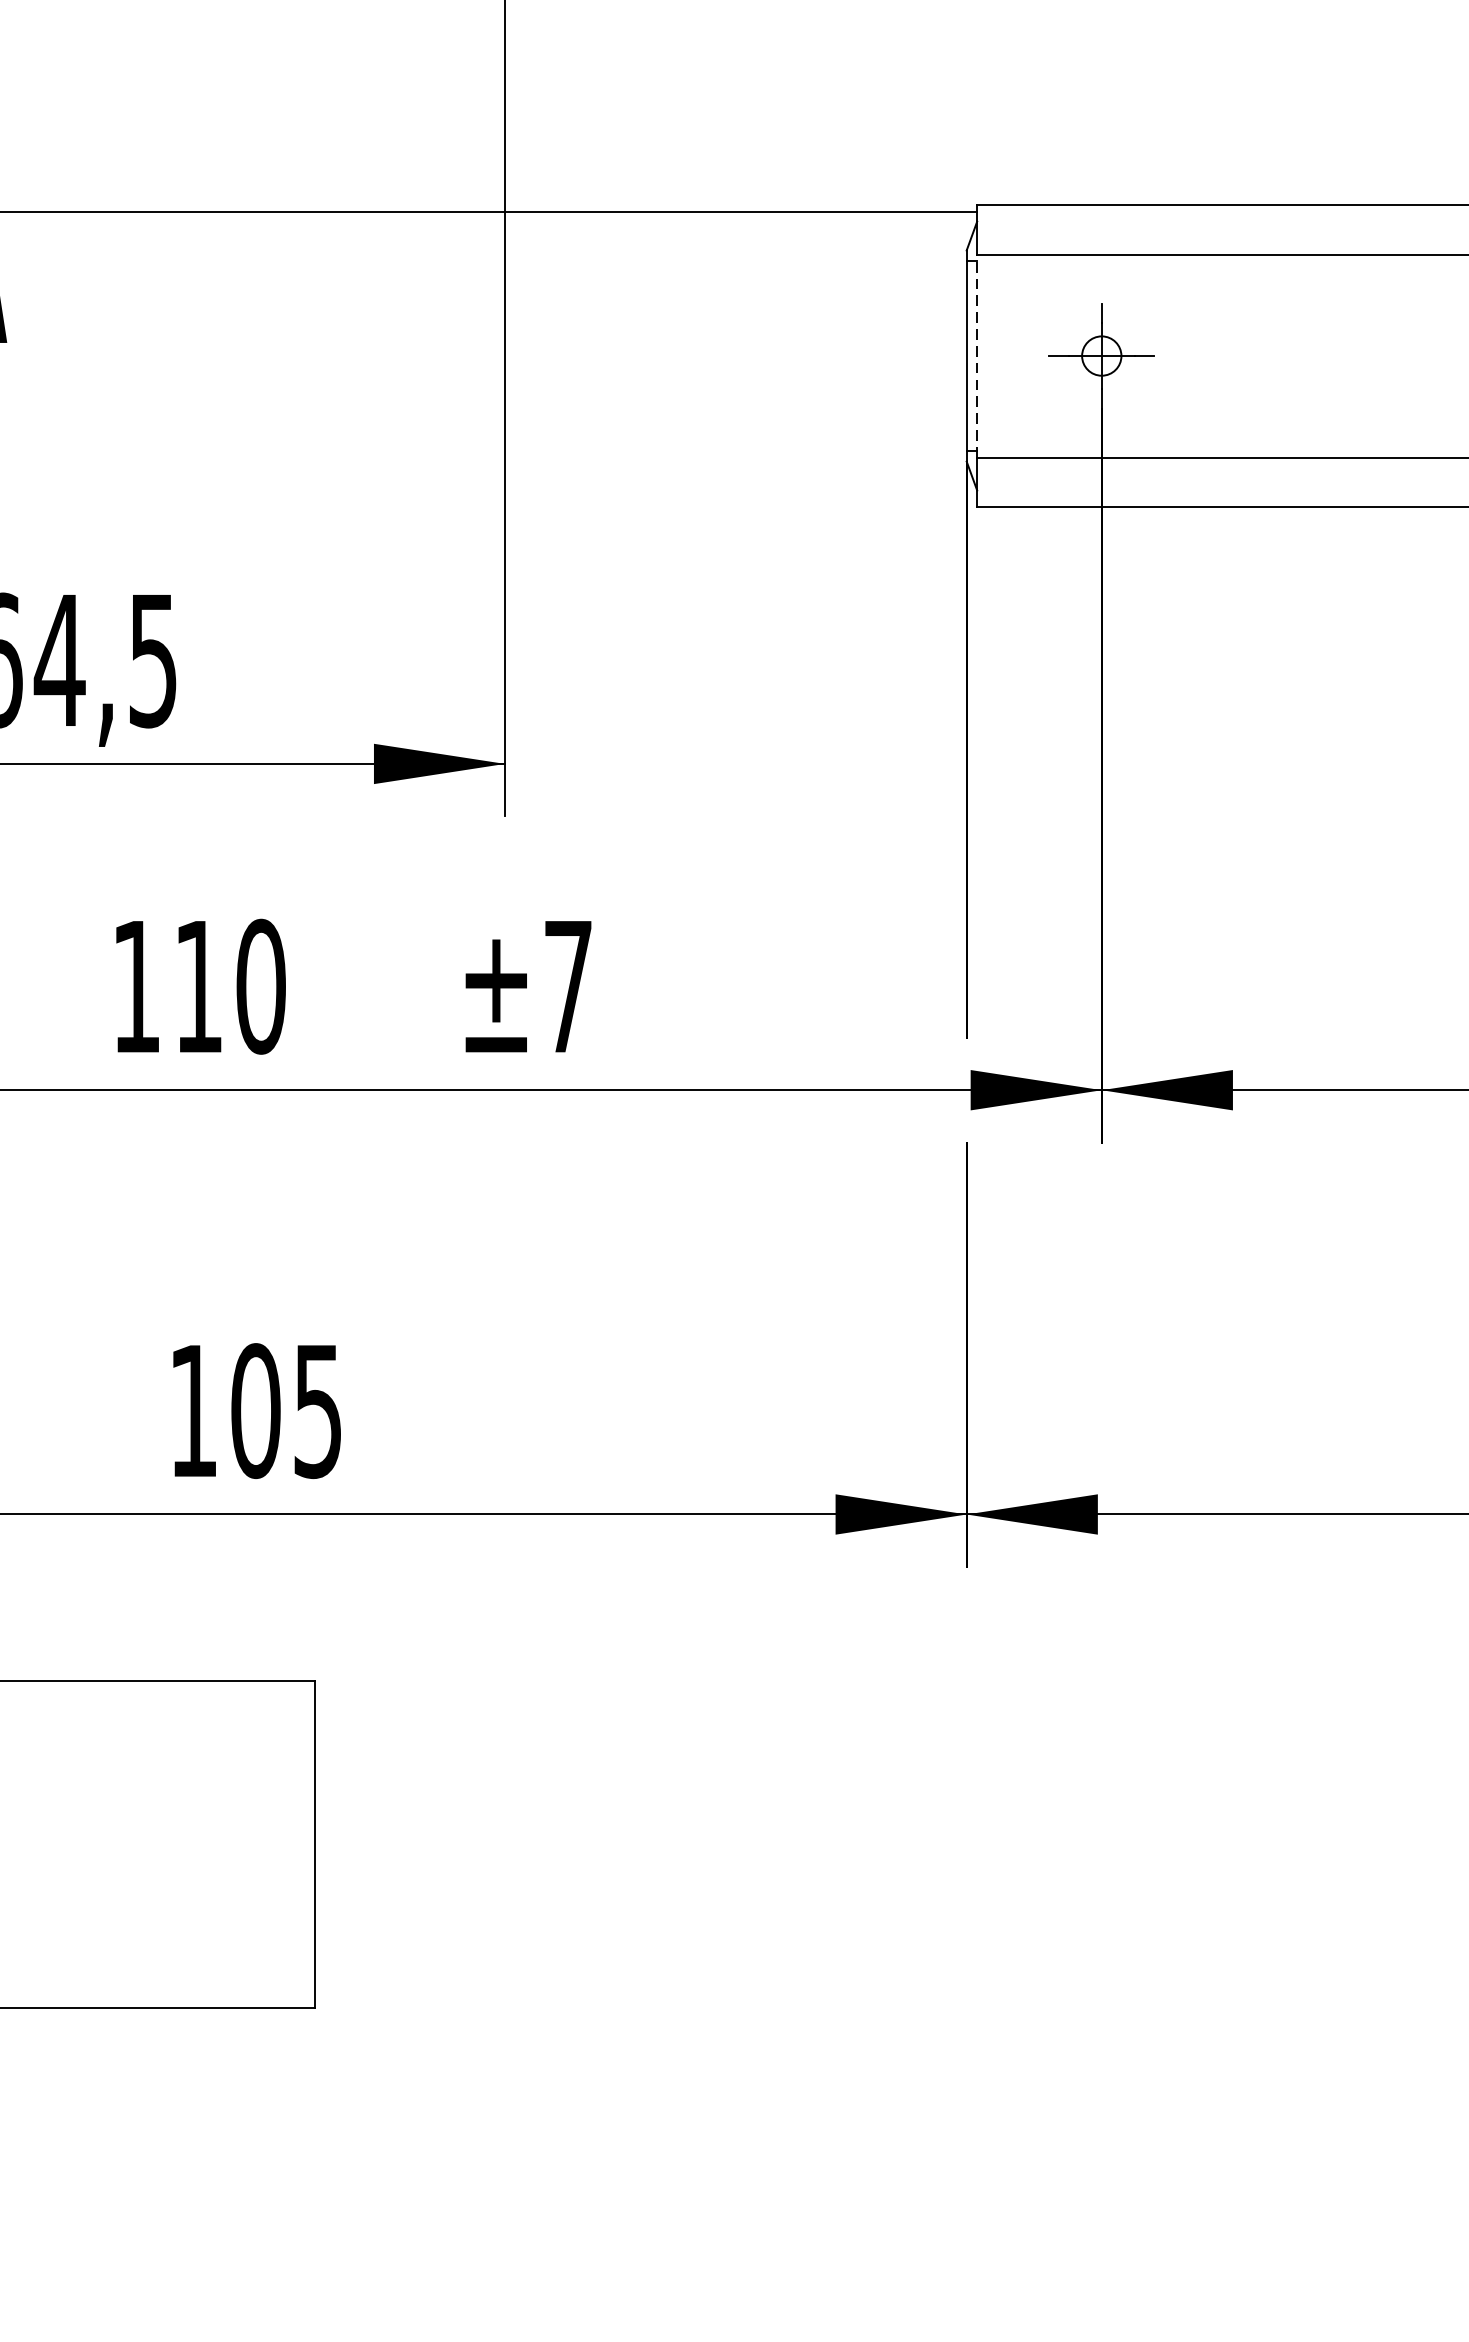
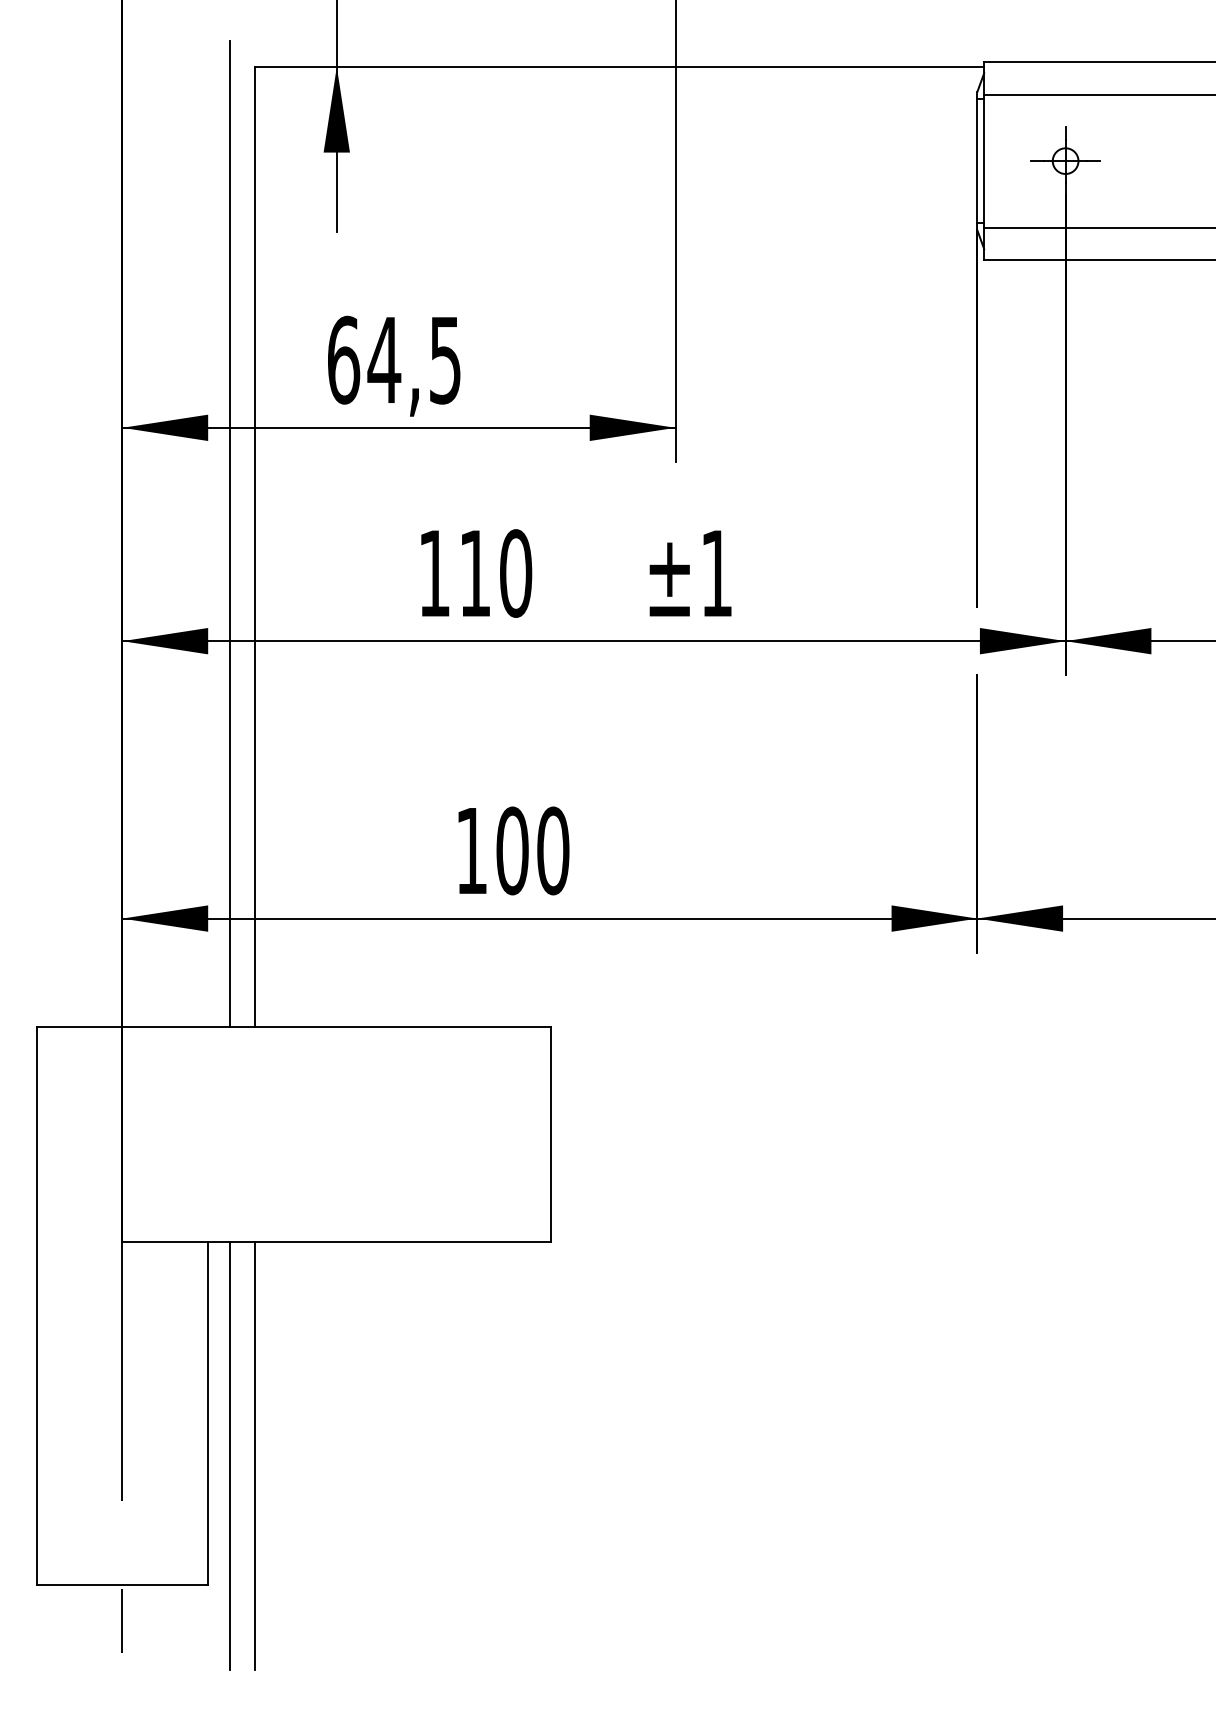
line: (977, 355) -> (984, 160), dashed -> solid
text: (567, 986) -> (716, 573), ±7 -> ±1
text: (318, 1410) -> (553, 850), 105 -> 100

